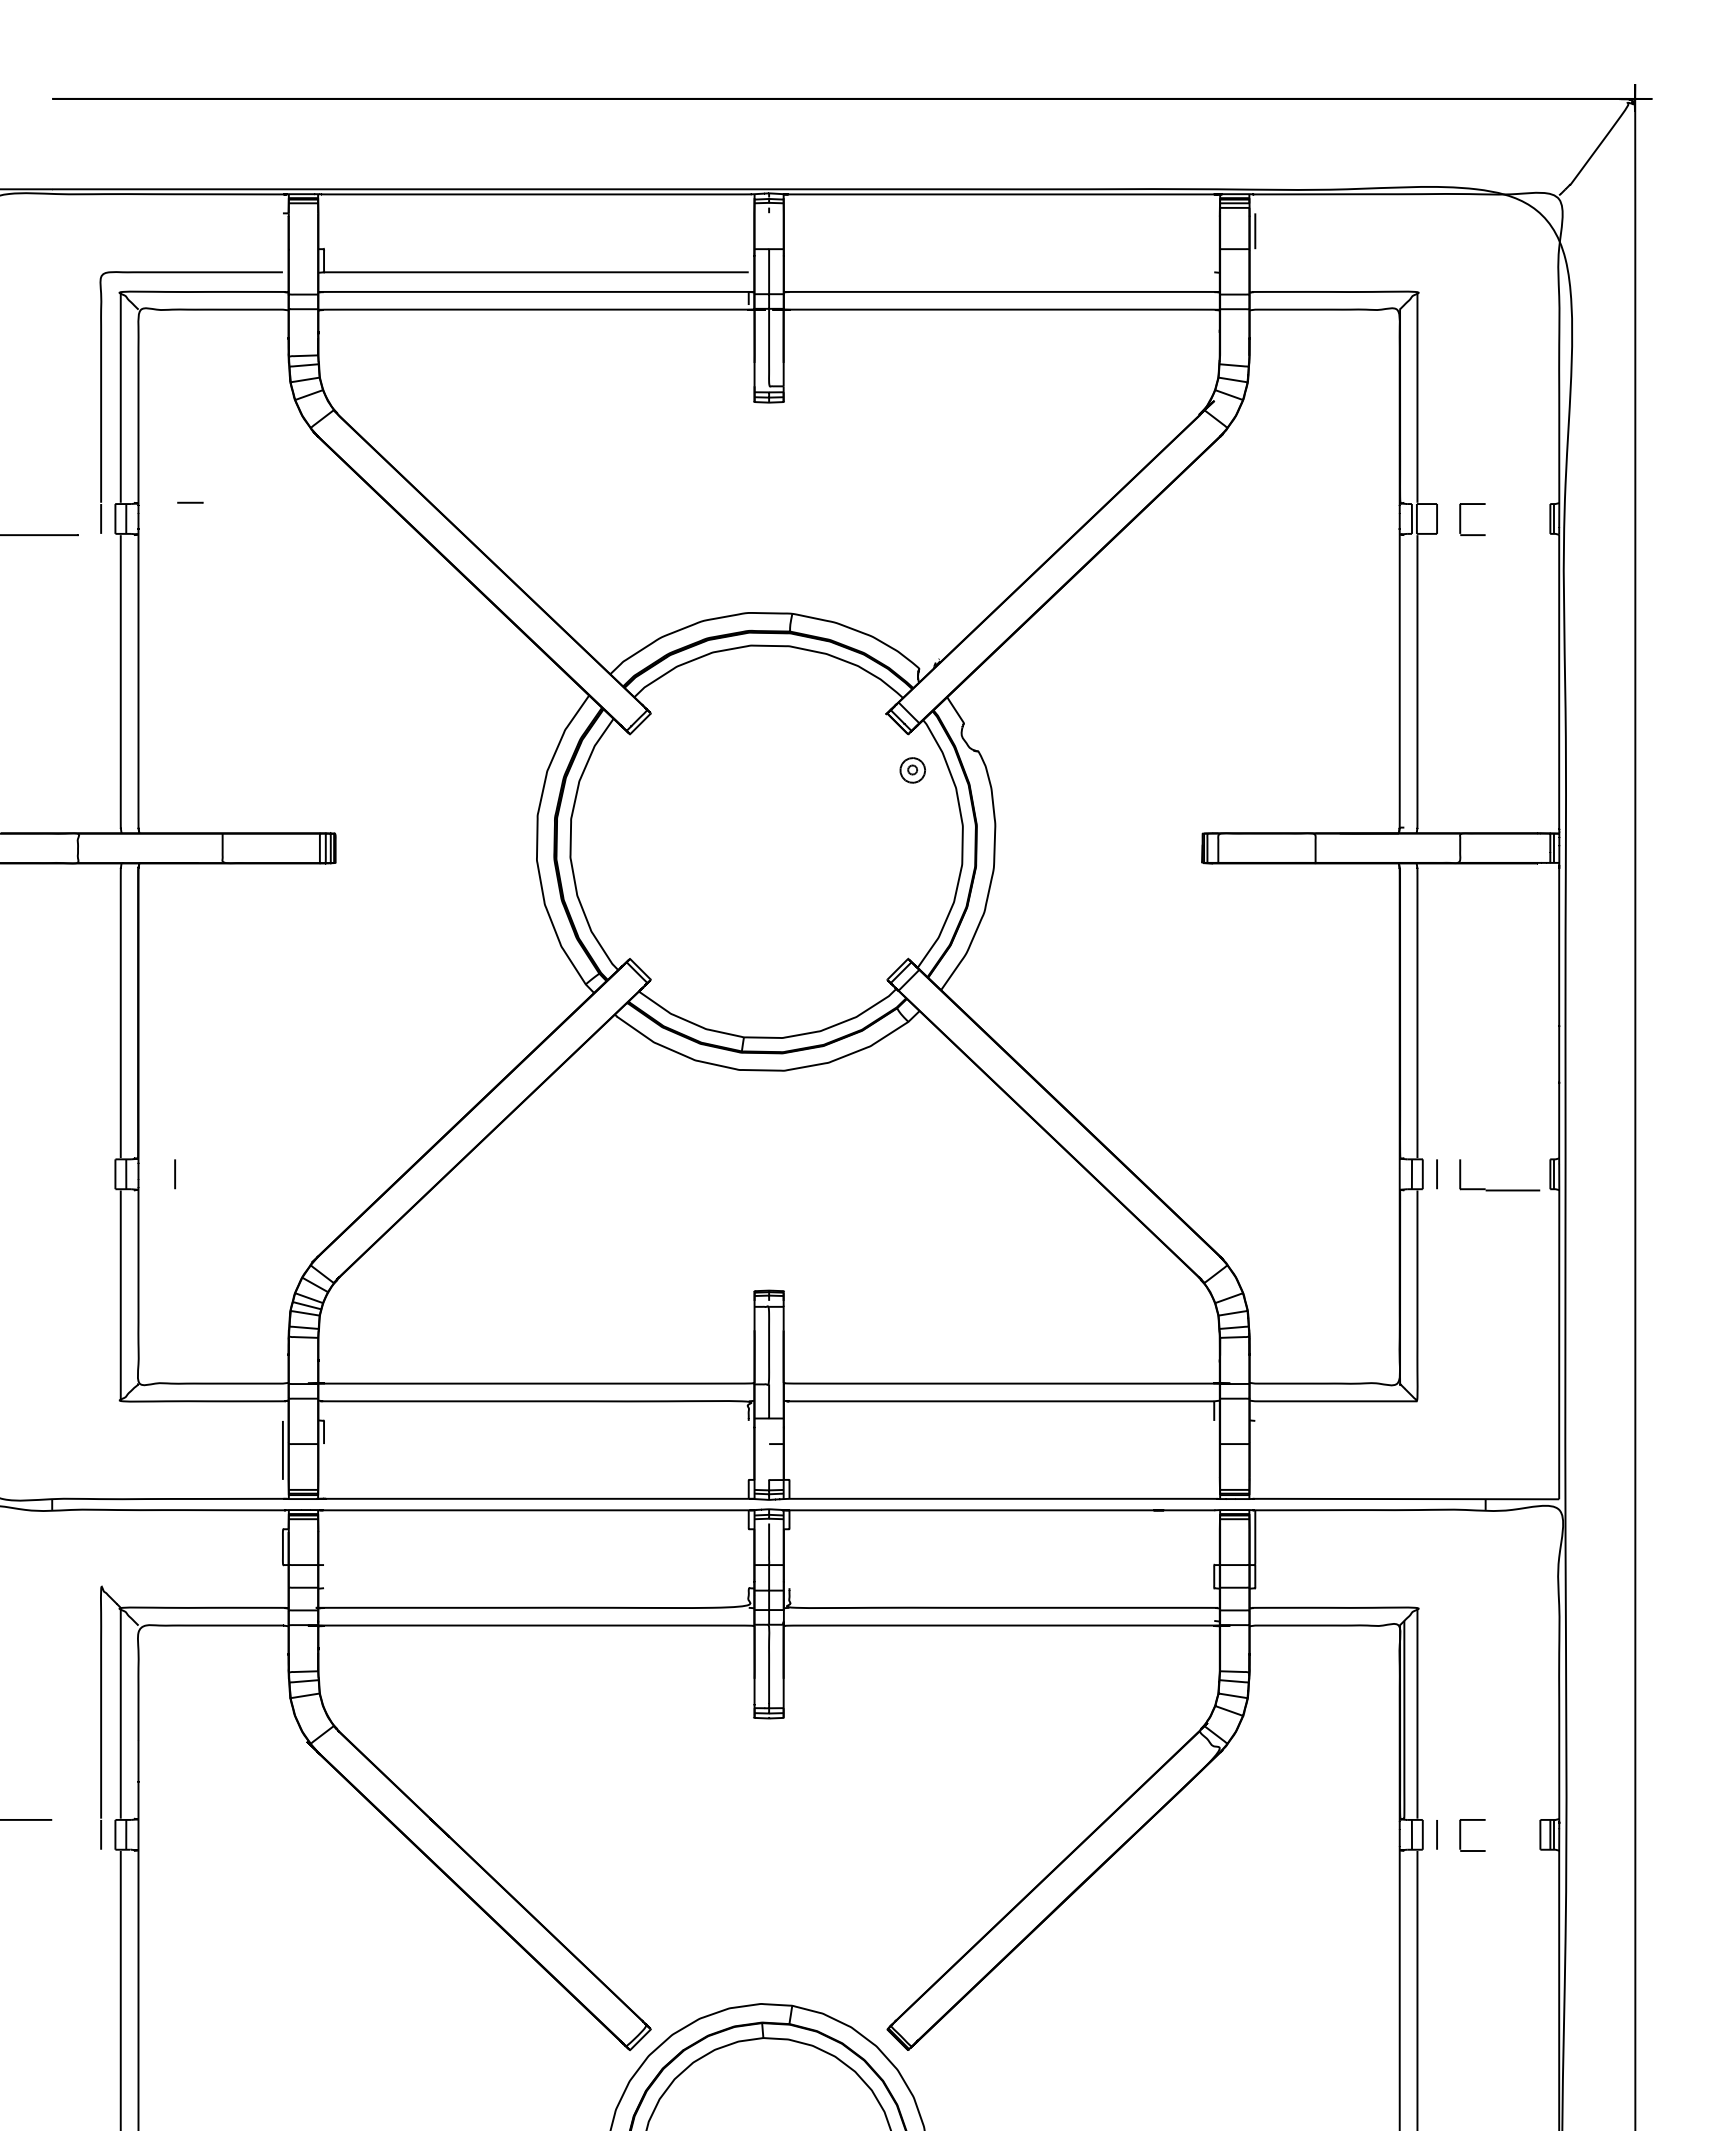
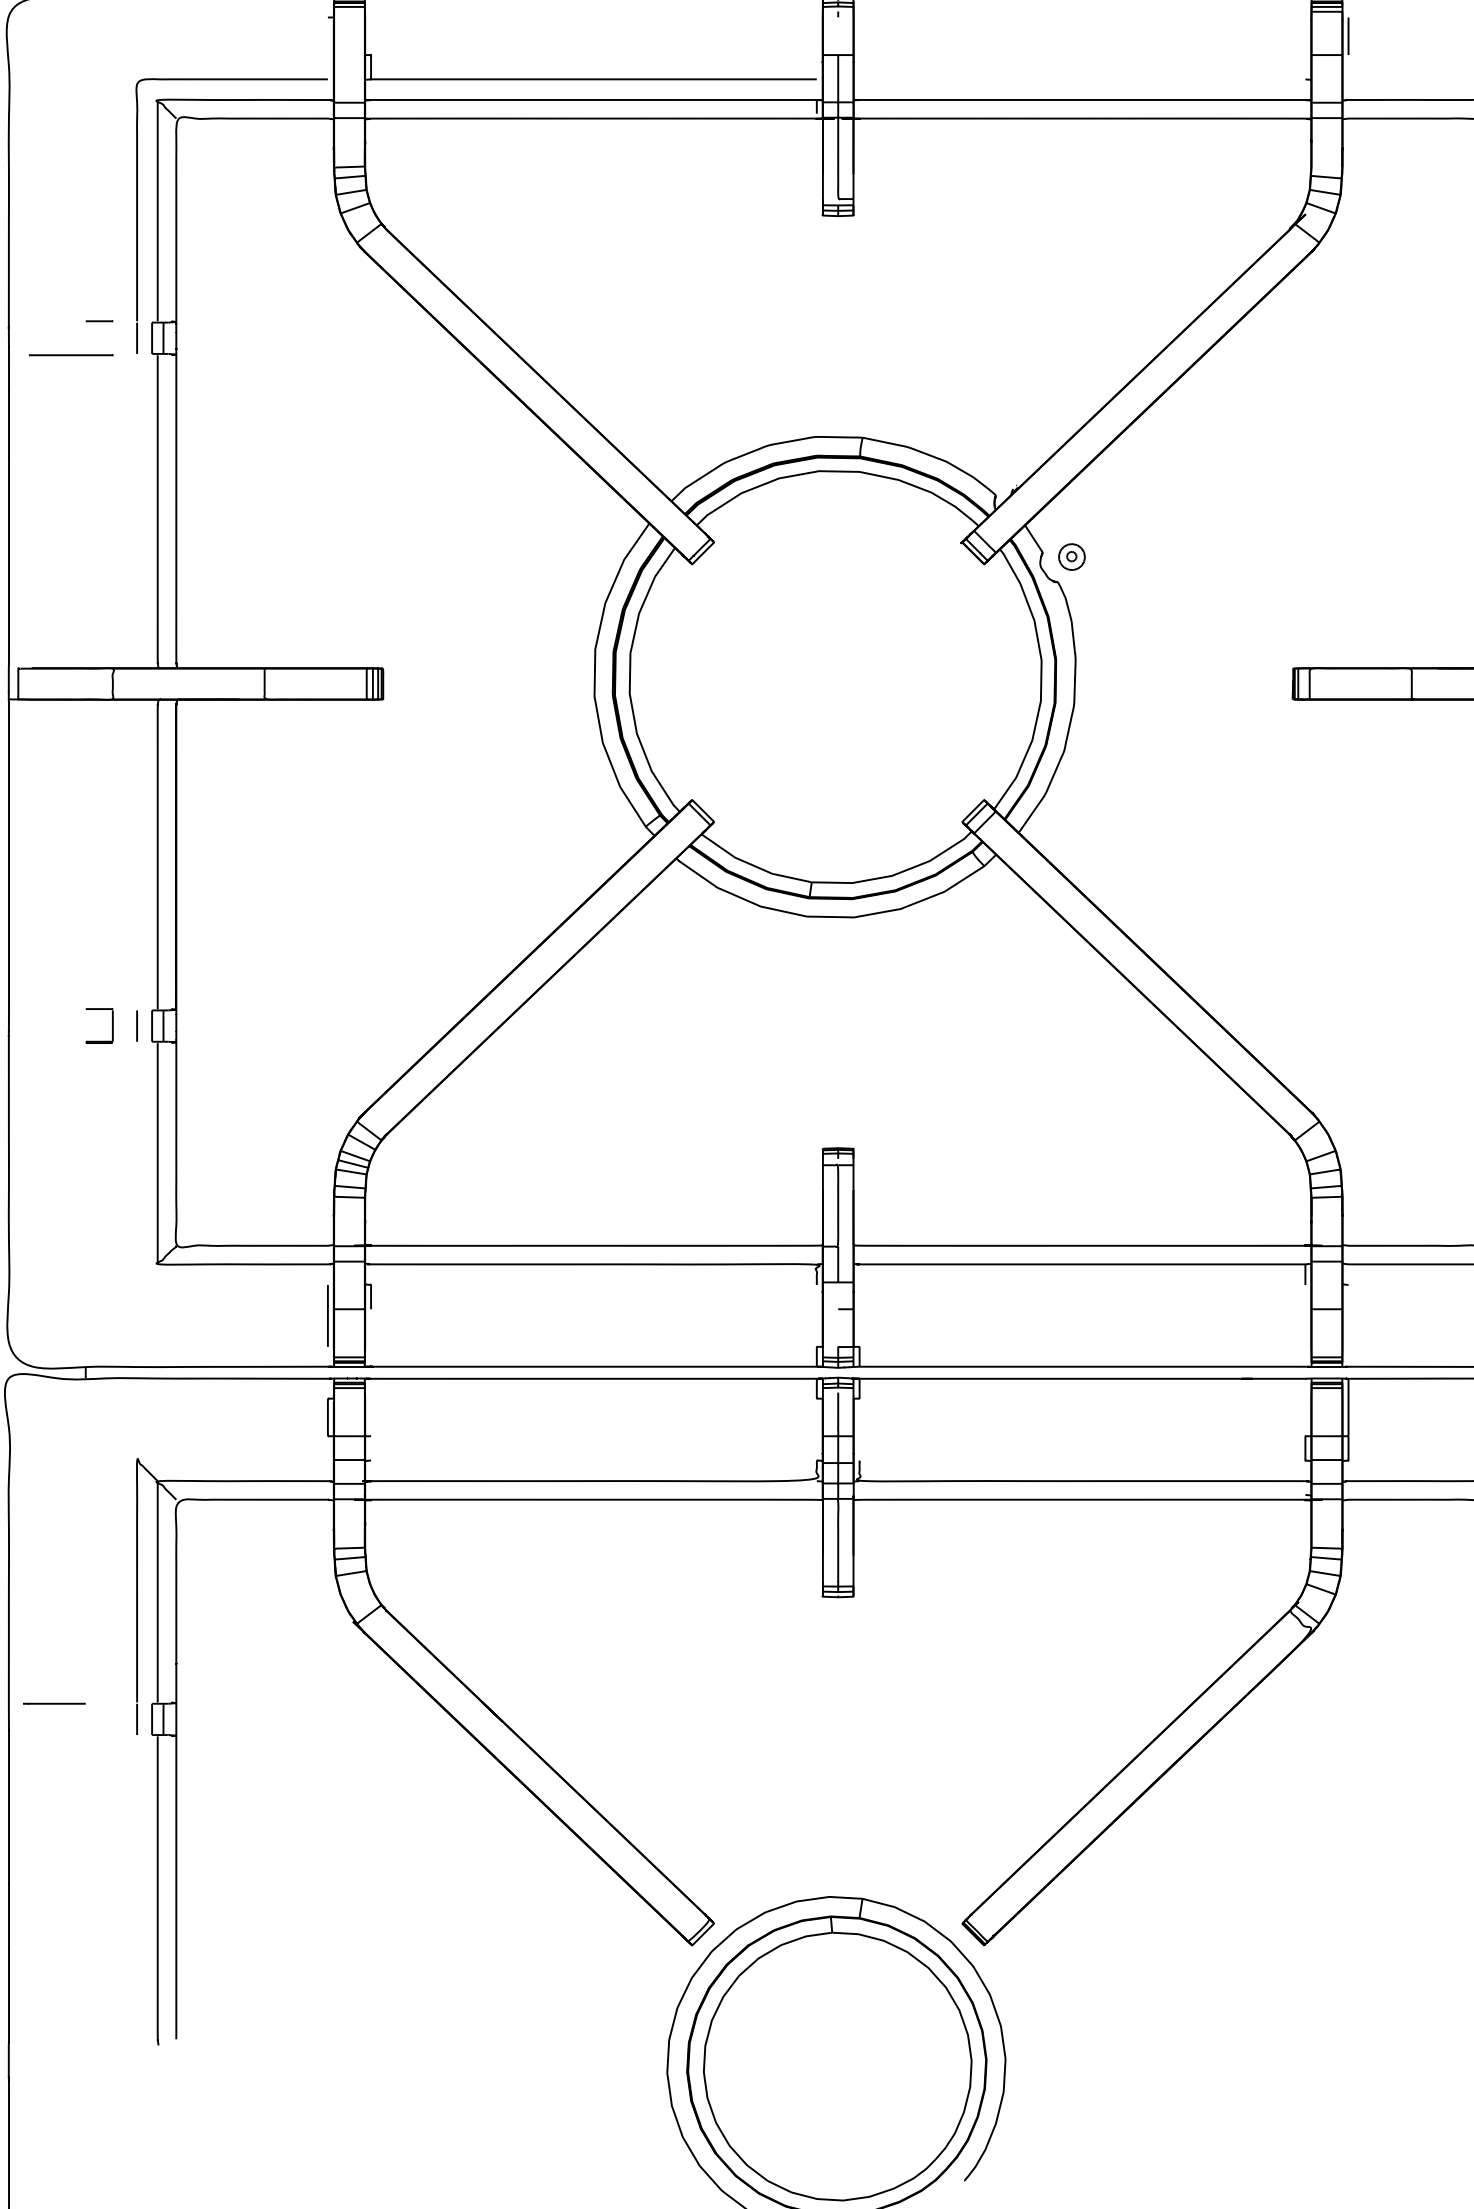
line: (190, 502) -> (99, 320), moved
part: (912, 770) -> (1071, 557), moved
part: (77, 1174) -> (112, 1026), added
line: (174, 1174) -> (136, 1026), moved

